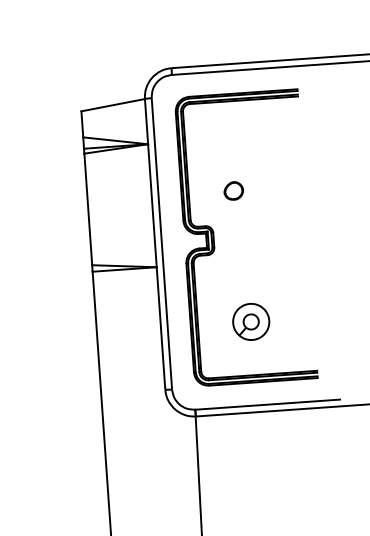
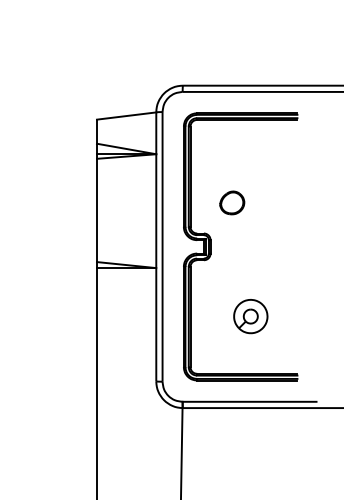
part: (233, 190) -> (231, 202), size x1.4
part: (250, 321) -> (250, 316), moved

